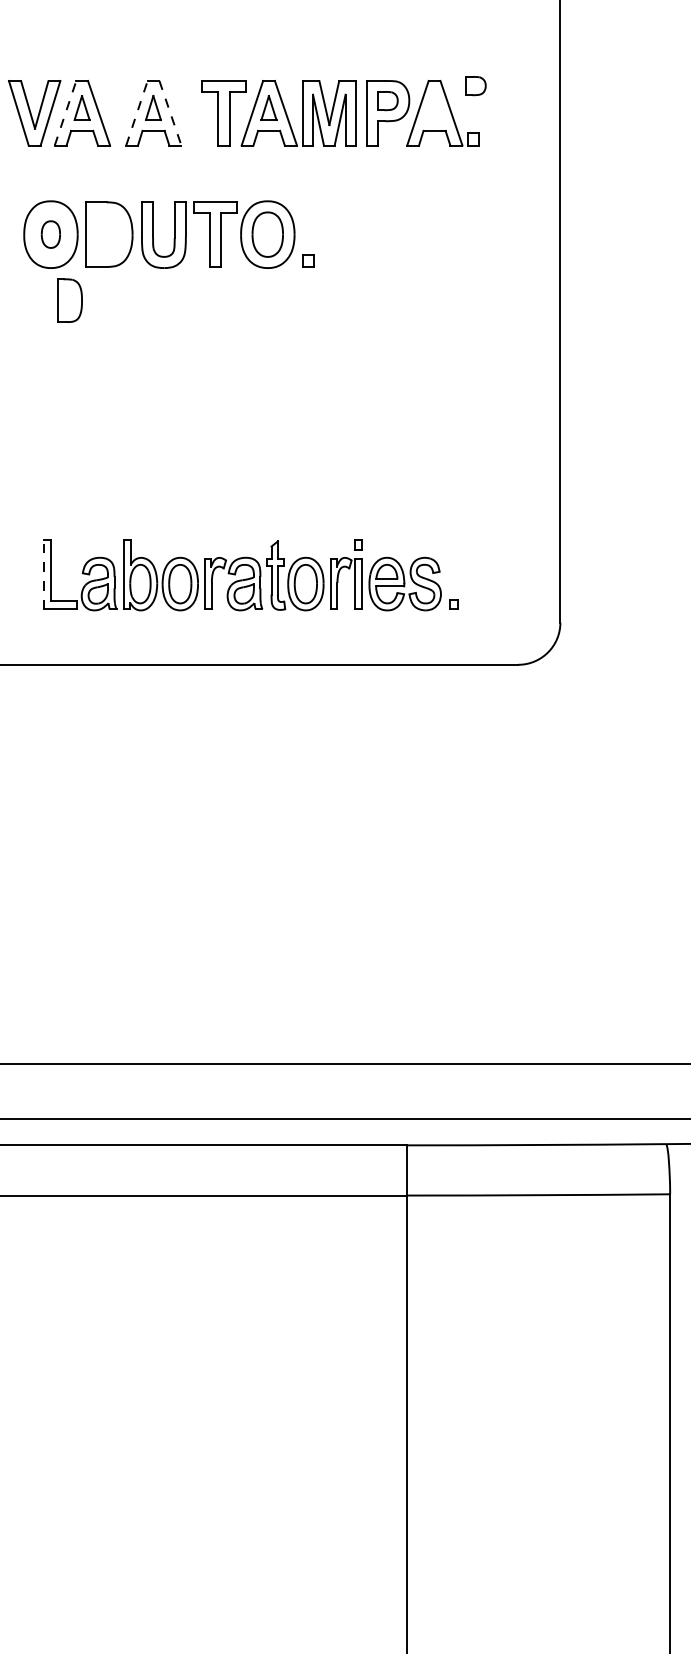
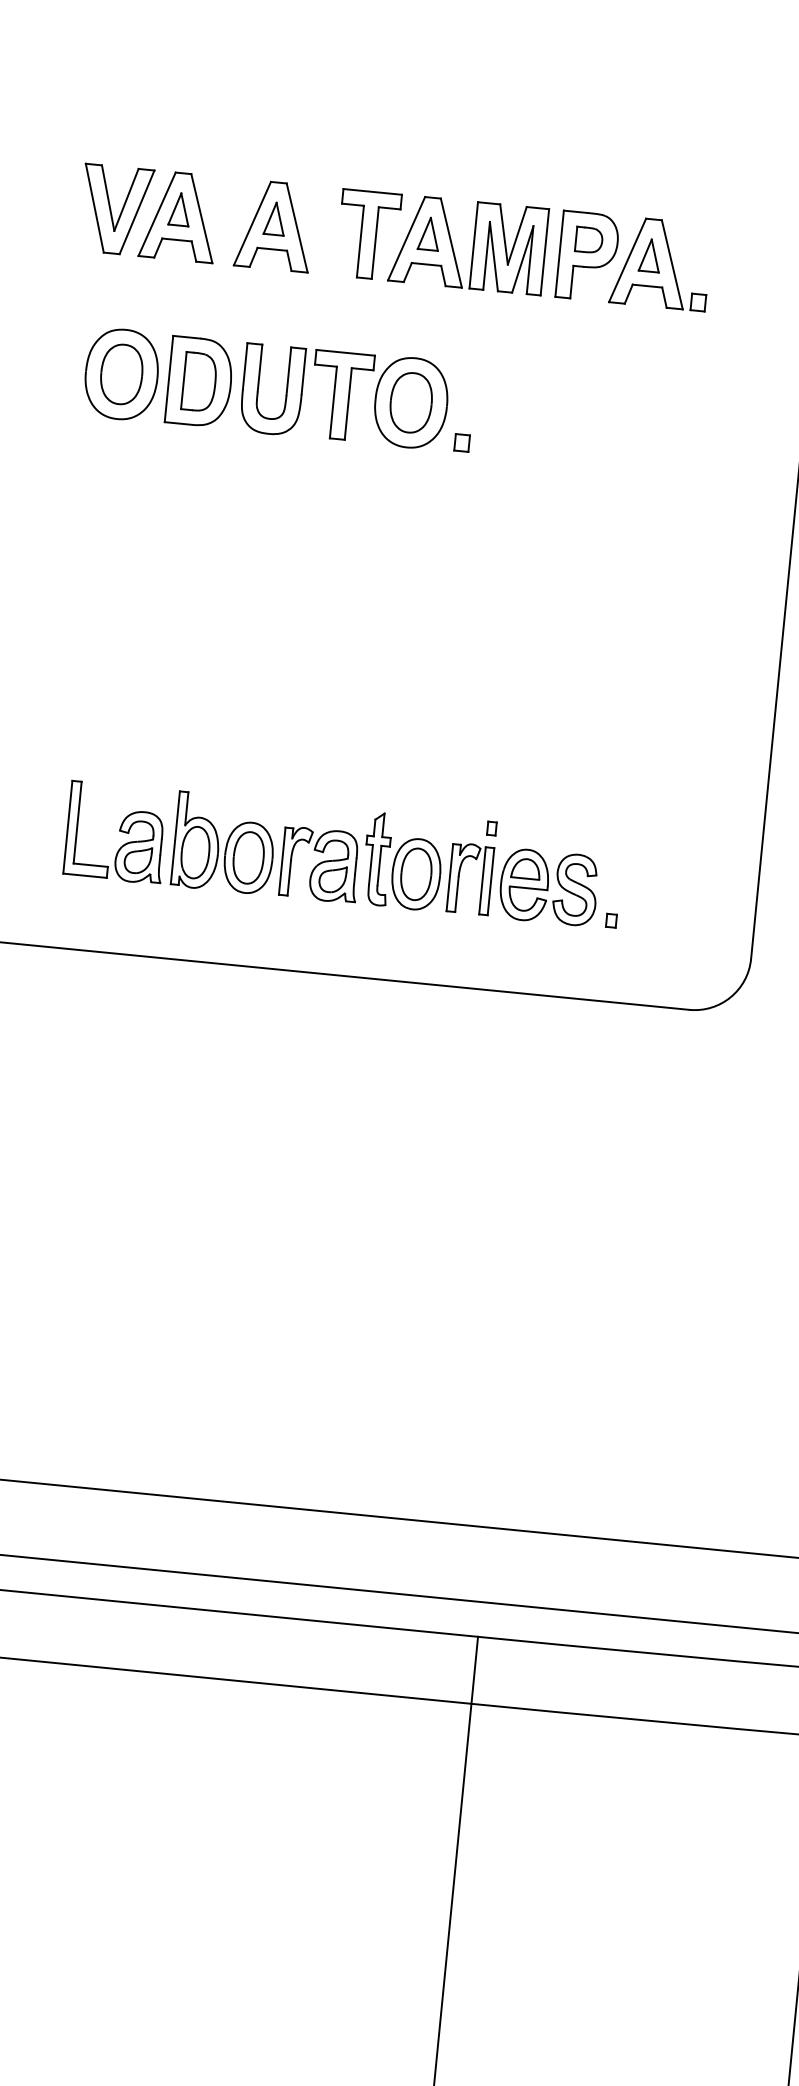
part: (475, 86) -> (707, 232), removed
part: (434, 107) -> (650, 254), added
line: (65, 112) -> (157, 213), dashed -> solid
line: (137, 112) -> (253, 222), dashed -> solid
line: (170, 113) -> (297, 228), dashed -> solid
part: (50, 234) -> (121, 374), size x1.67
part: (69, 300) -> (198, 381), moved
line: (43, 574) -> (67, 827), dashed -> solid

